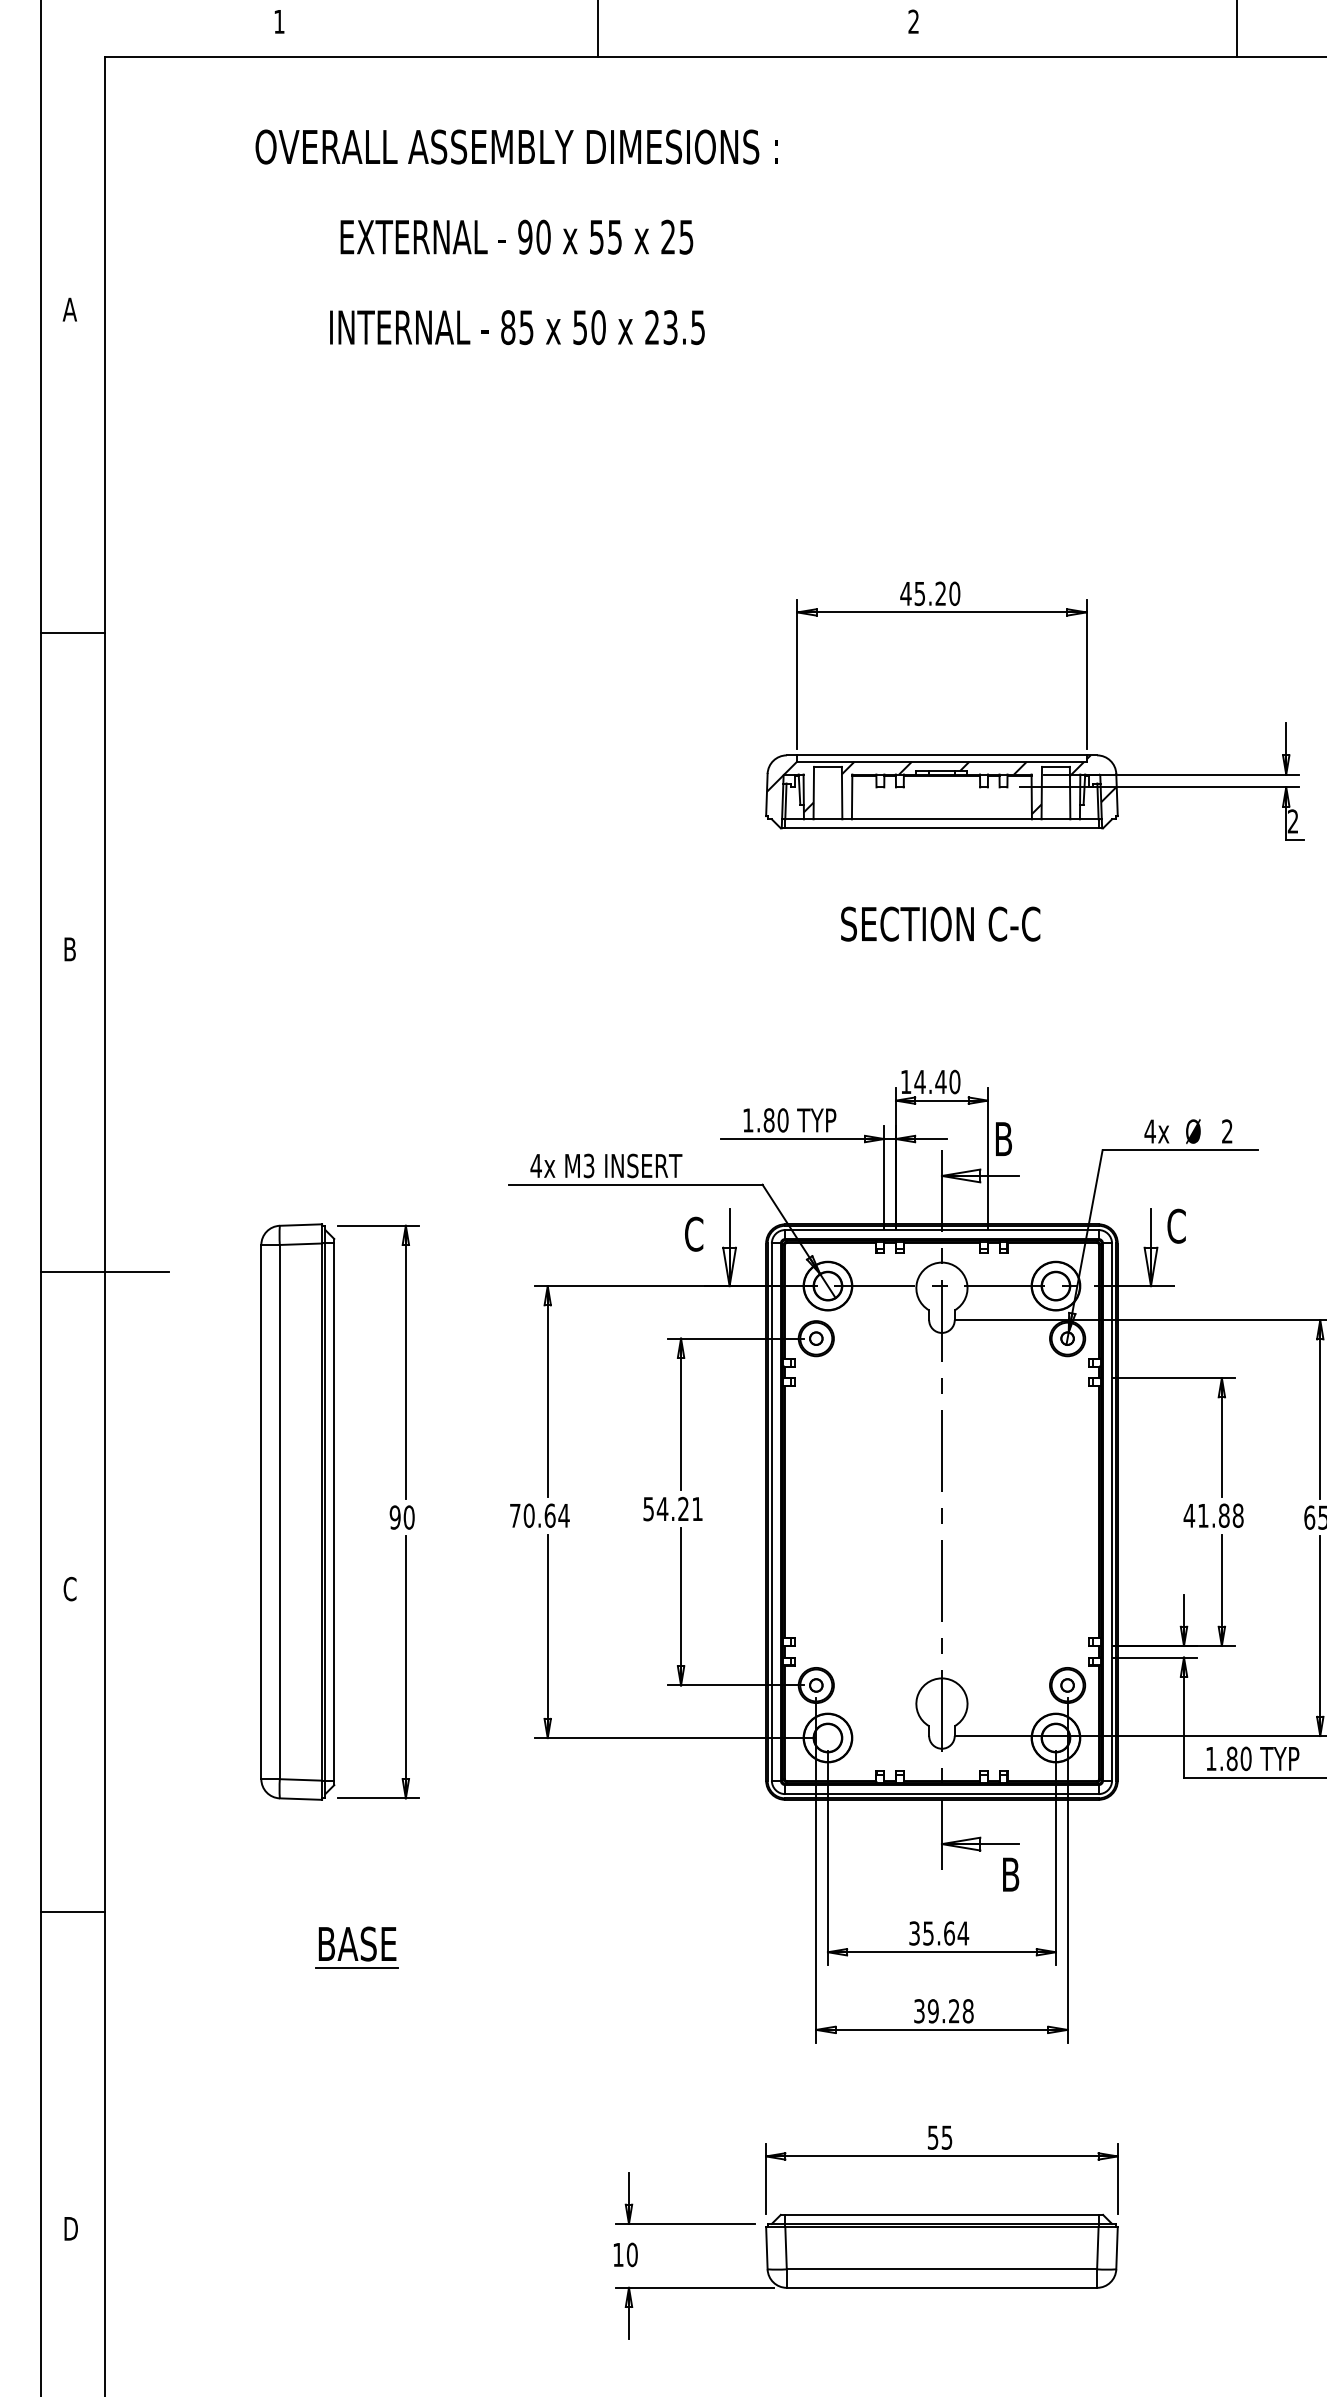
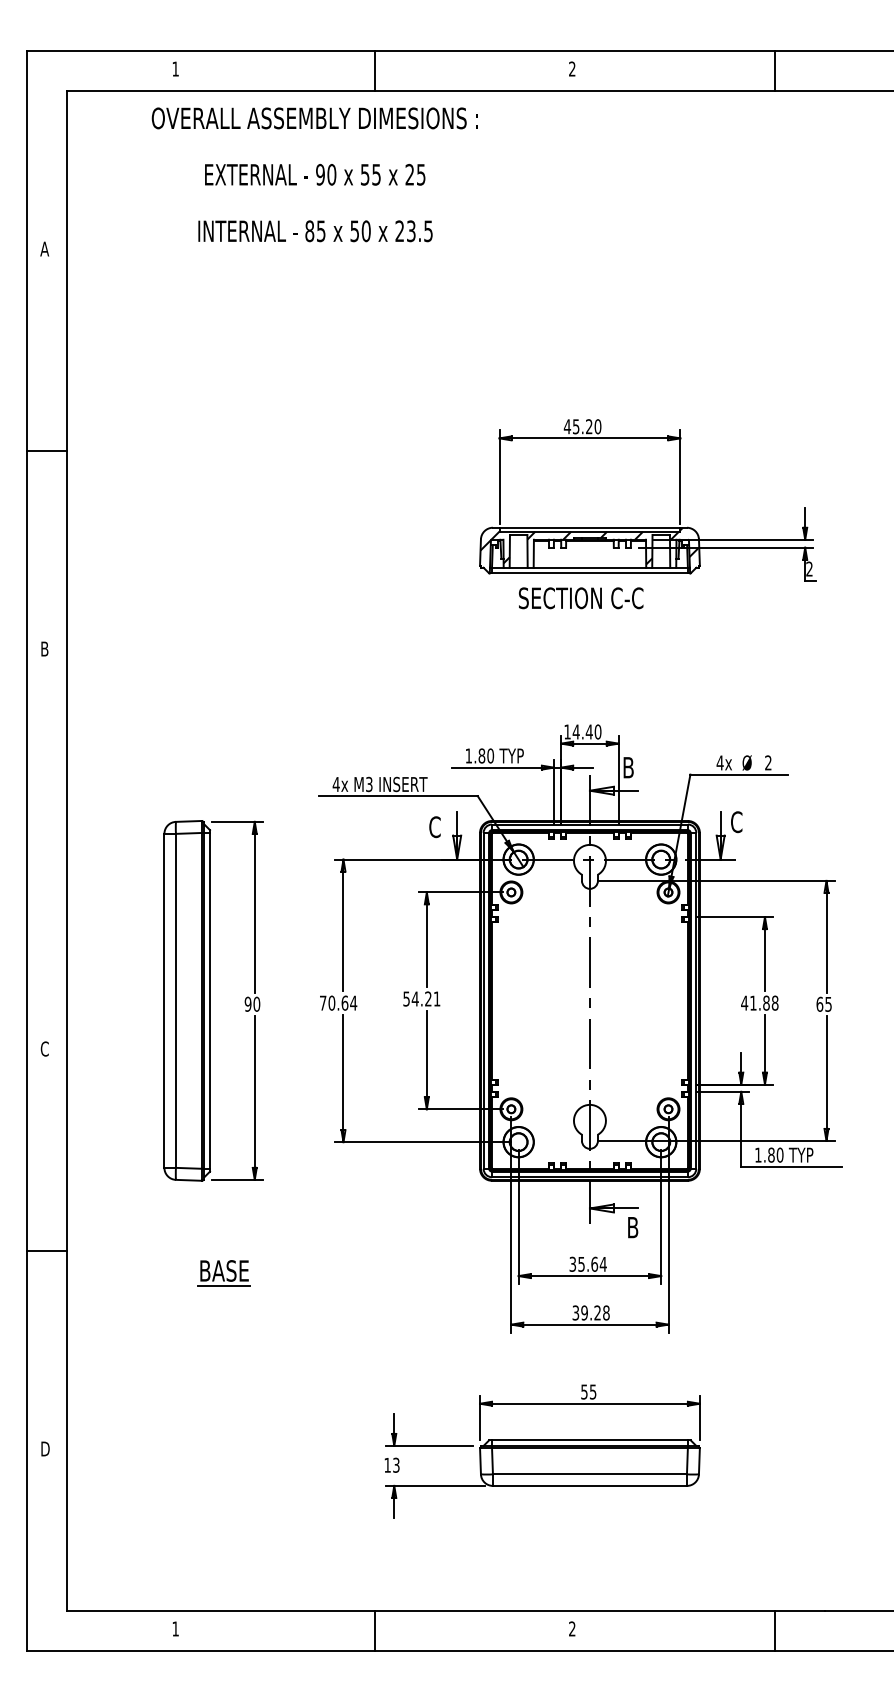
text: (515, 236) -> (314, 174), moved
text: (941, 924) -> (581, 598), moved
line: (104, 1273) -> (66, 851), removed
text: (632, 2253) -> (396, 1464), 10 -> 13

